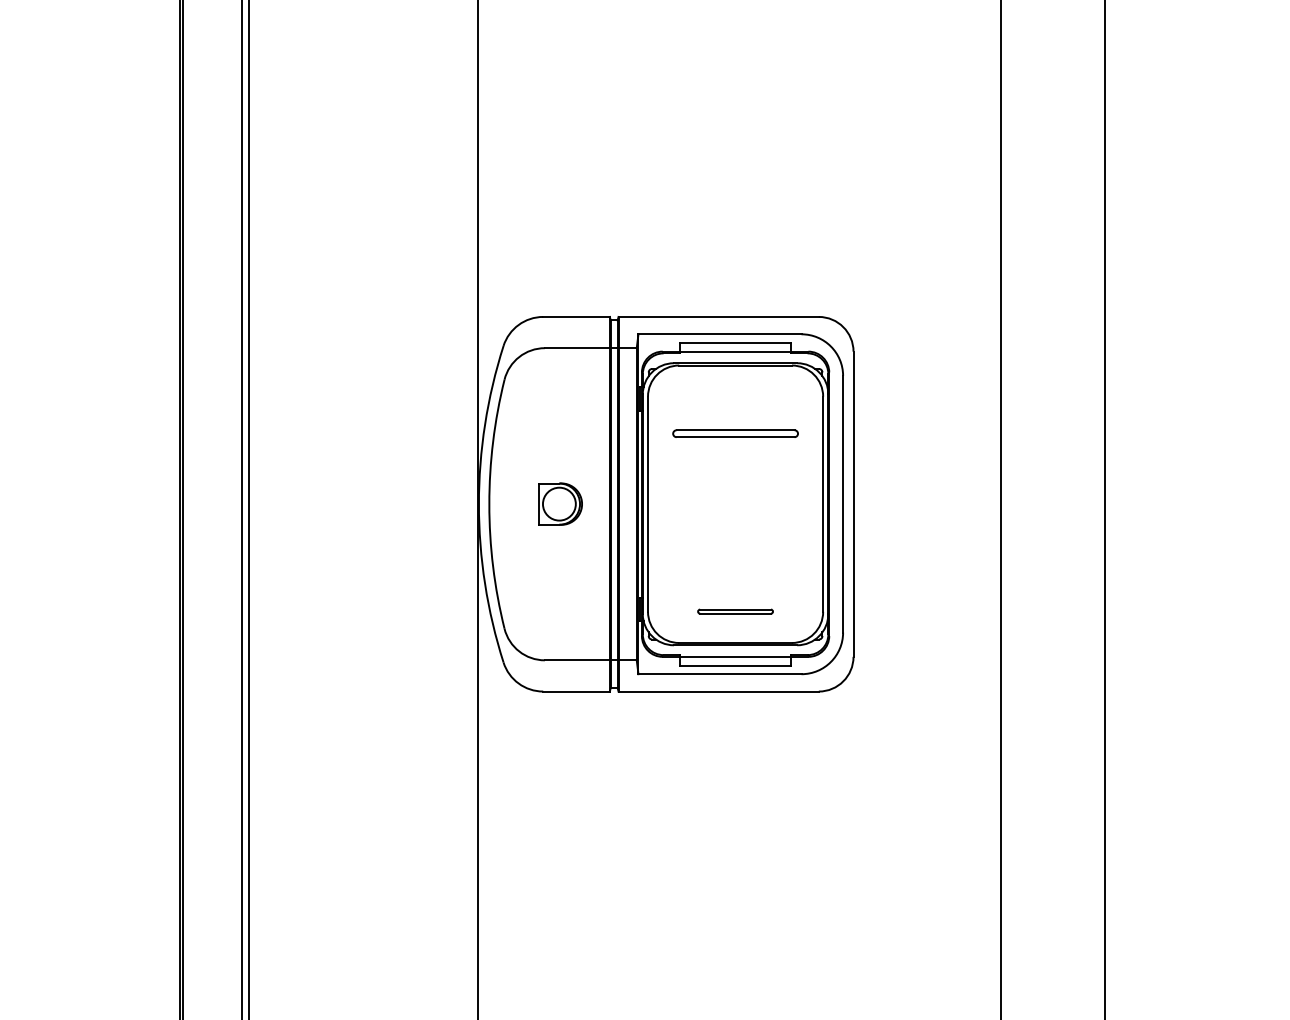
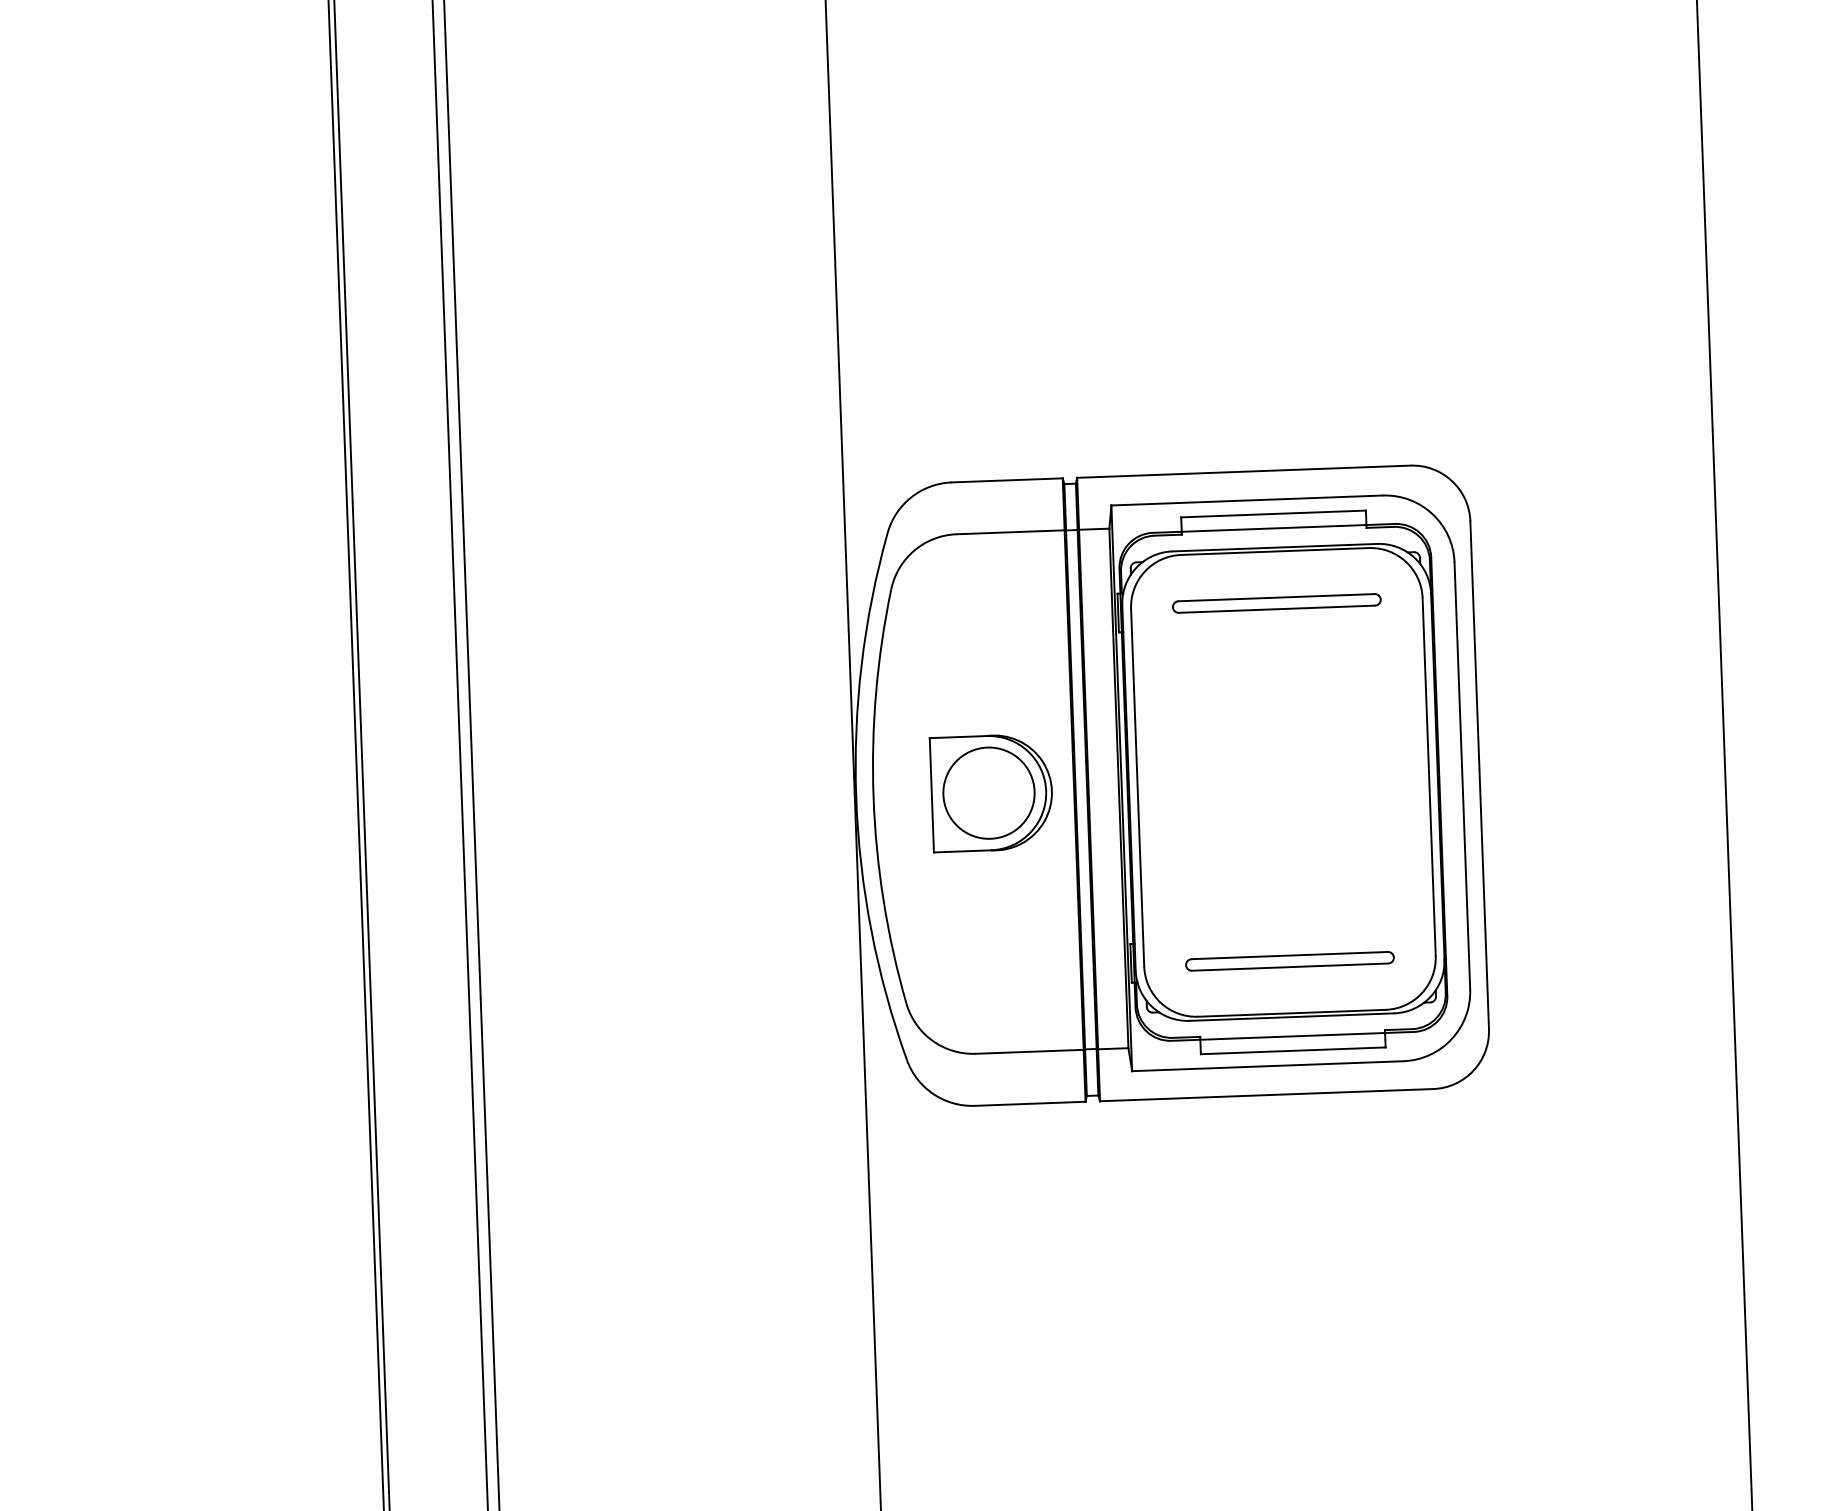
part: (735, 433) -> (1276, 603), moved
part: (560, 503) -> (991, 791), size x1.67
part: (735, 611) -> (1289, 960), size x1.67

